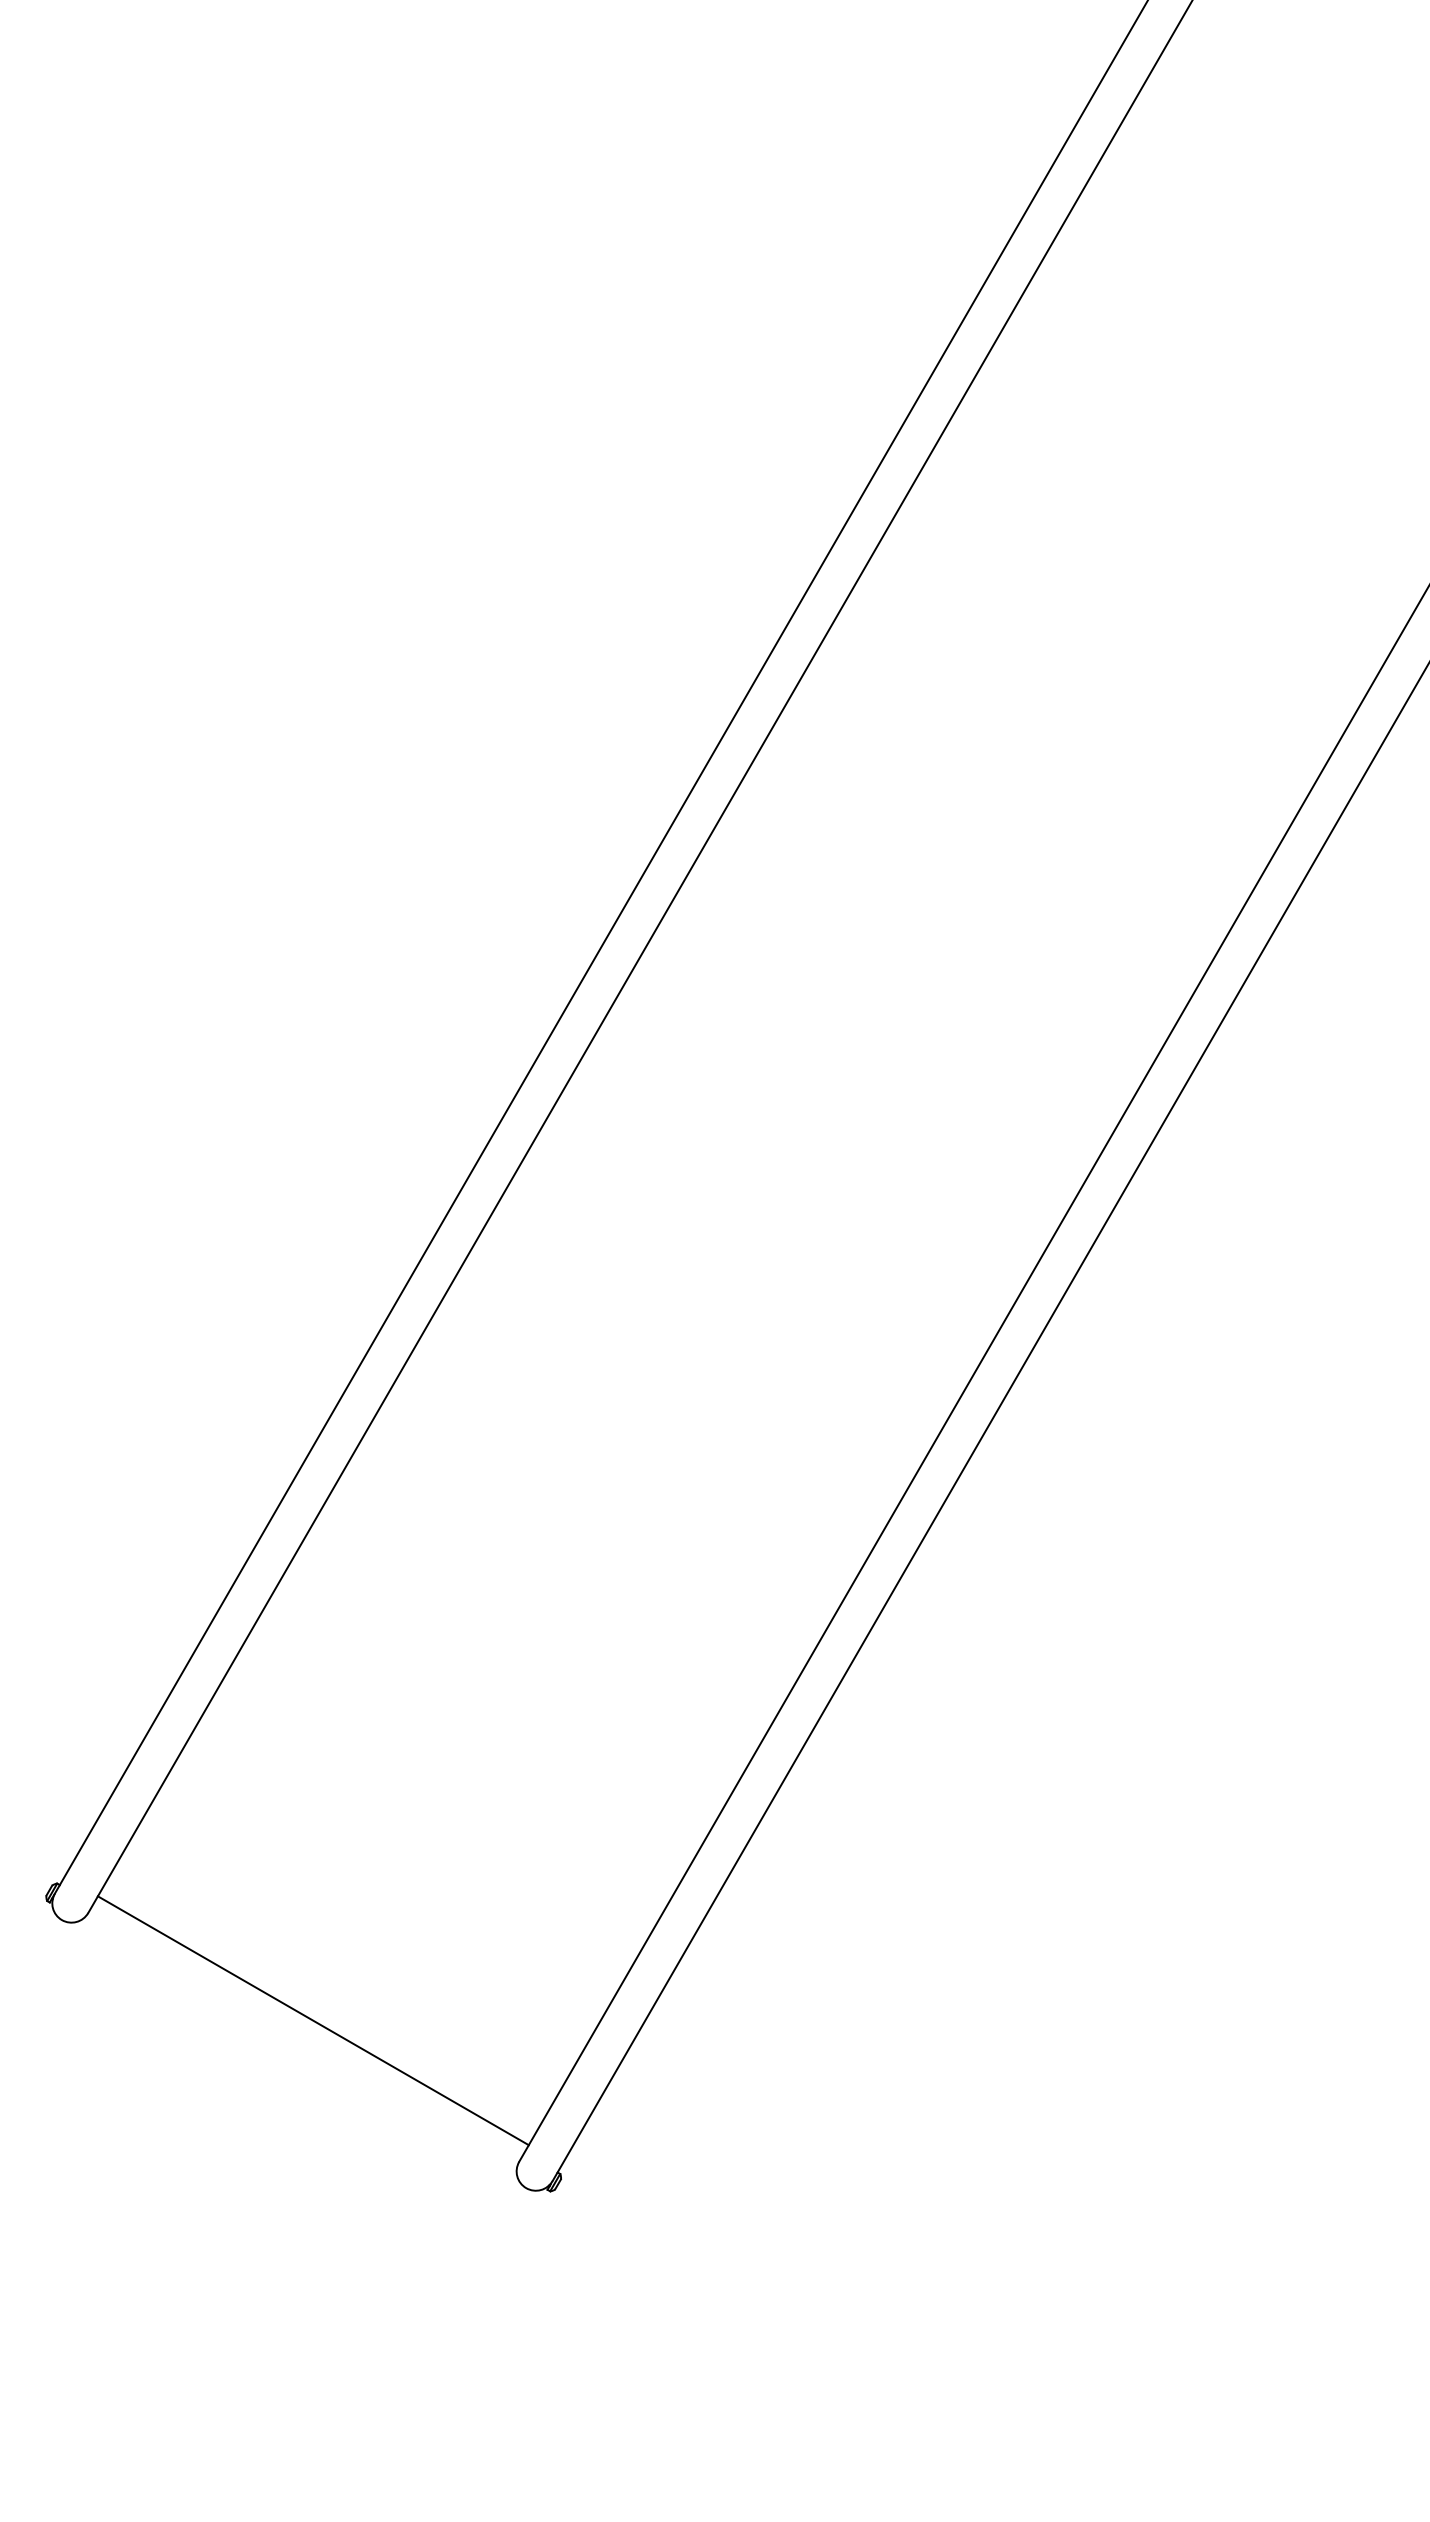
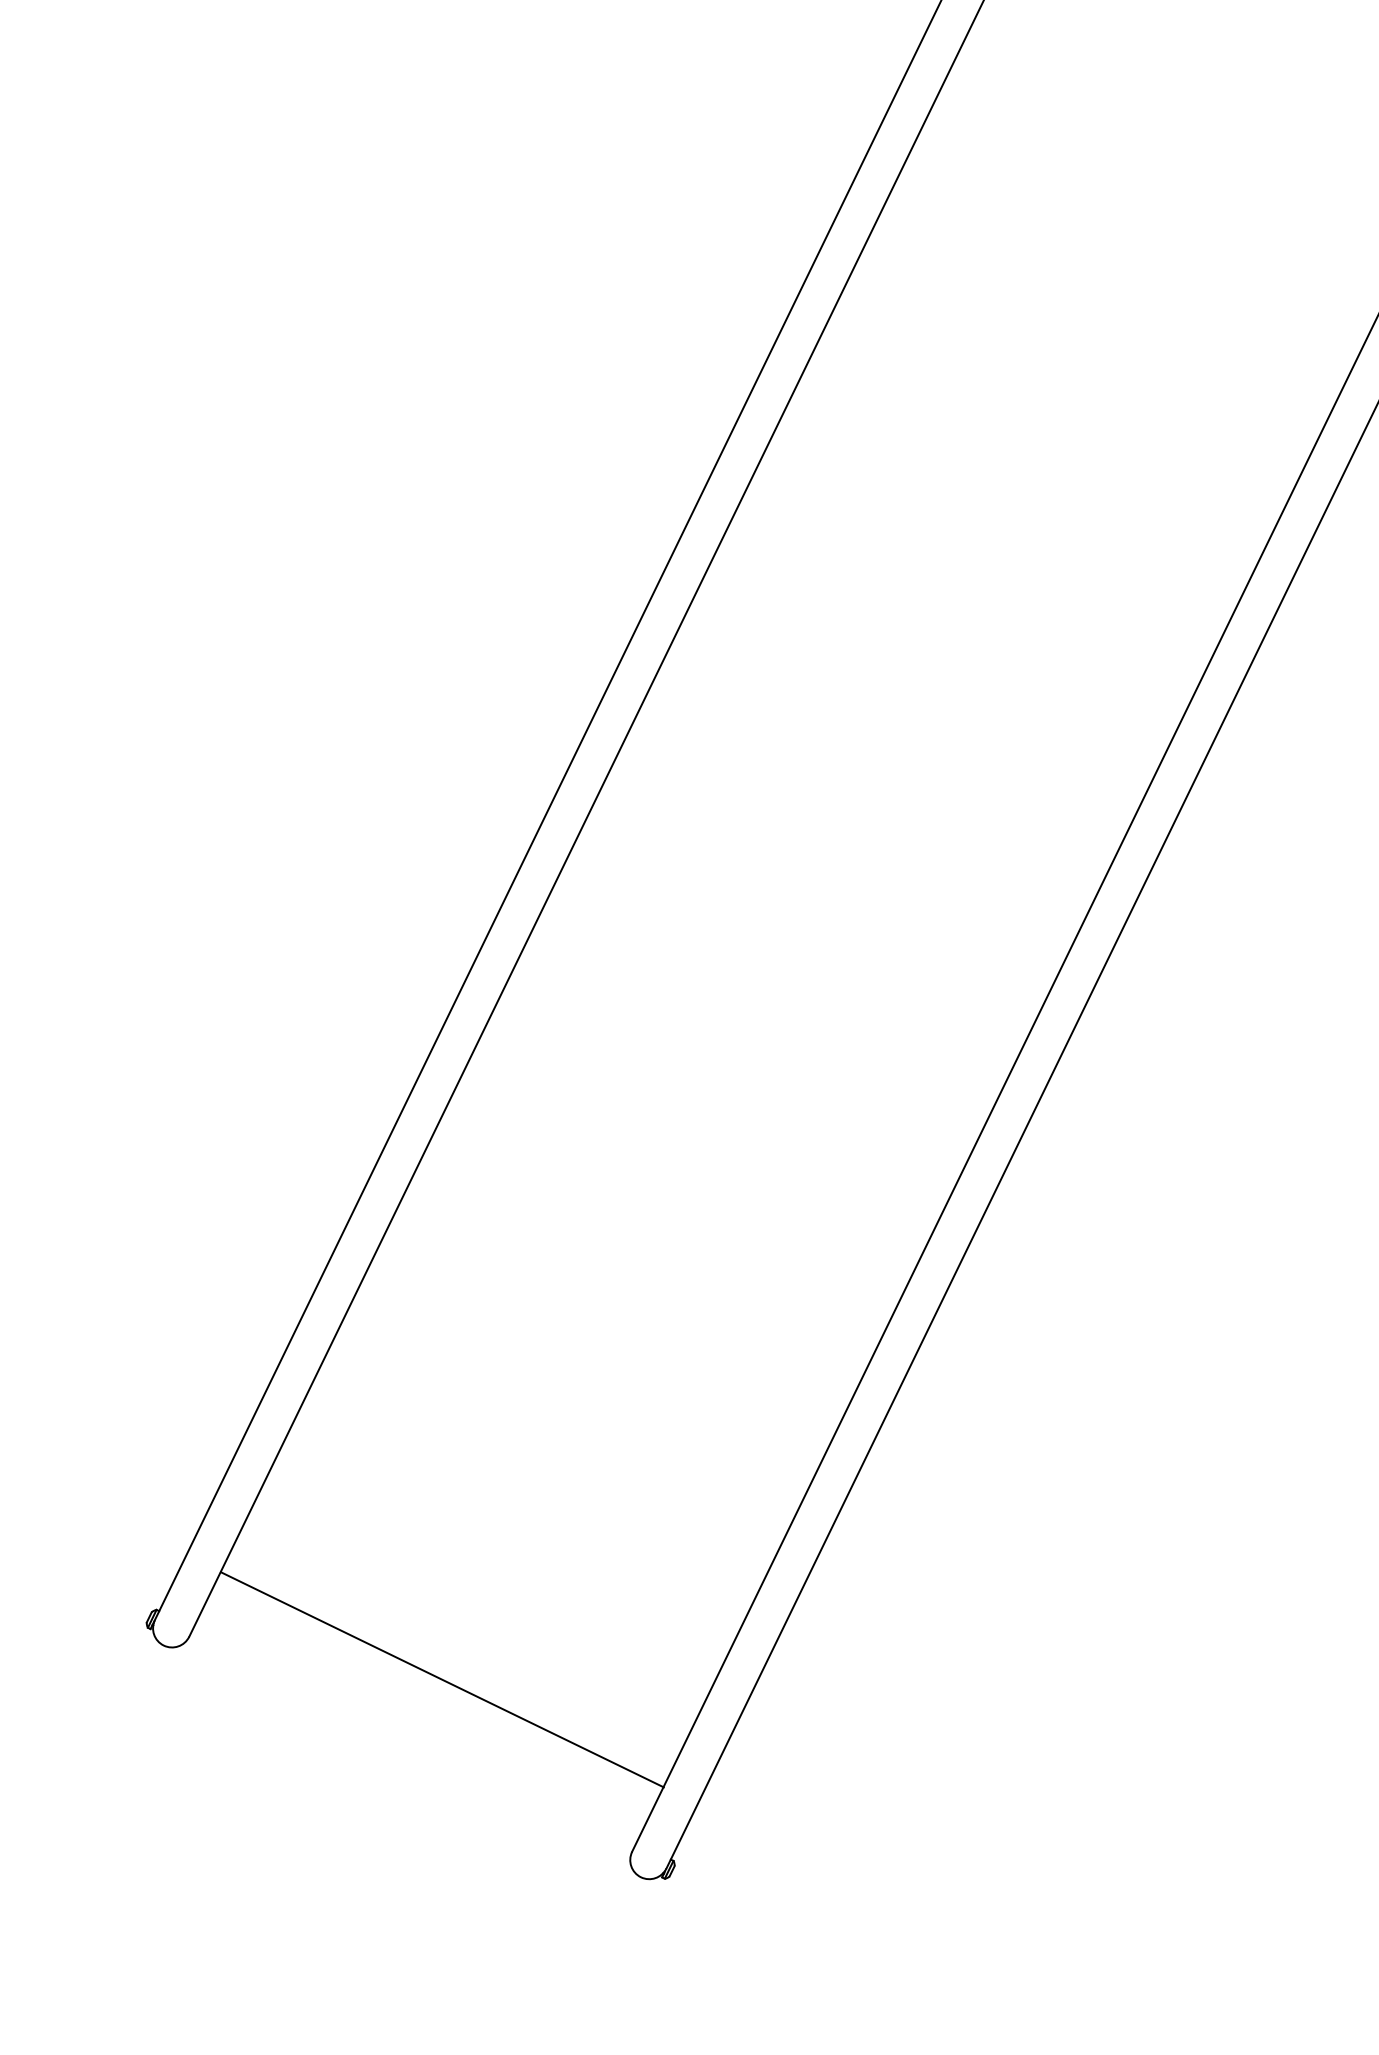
line: (312, 2020) -> (441, 1679), moved

